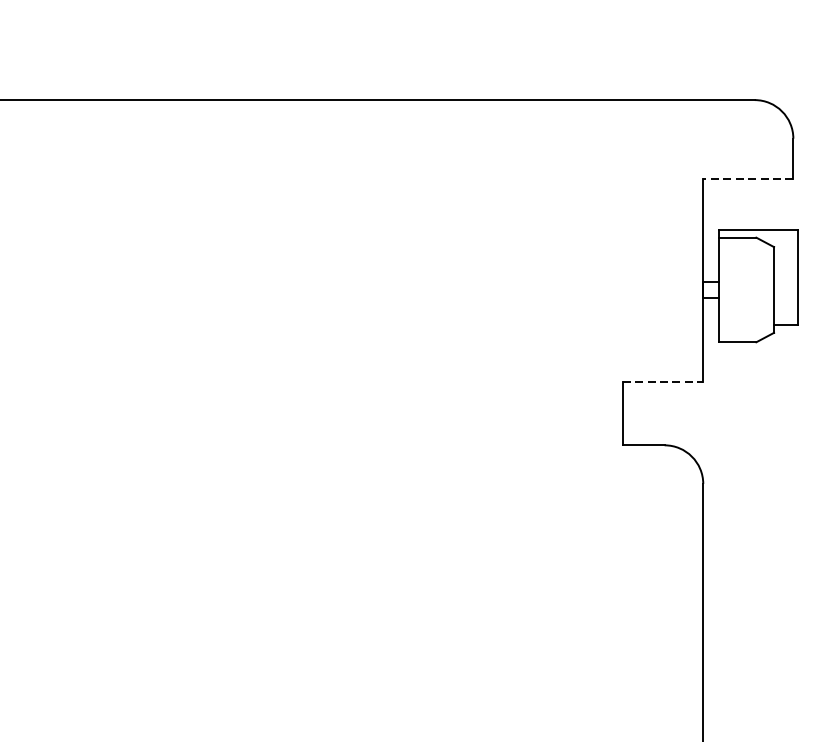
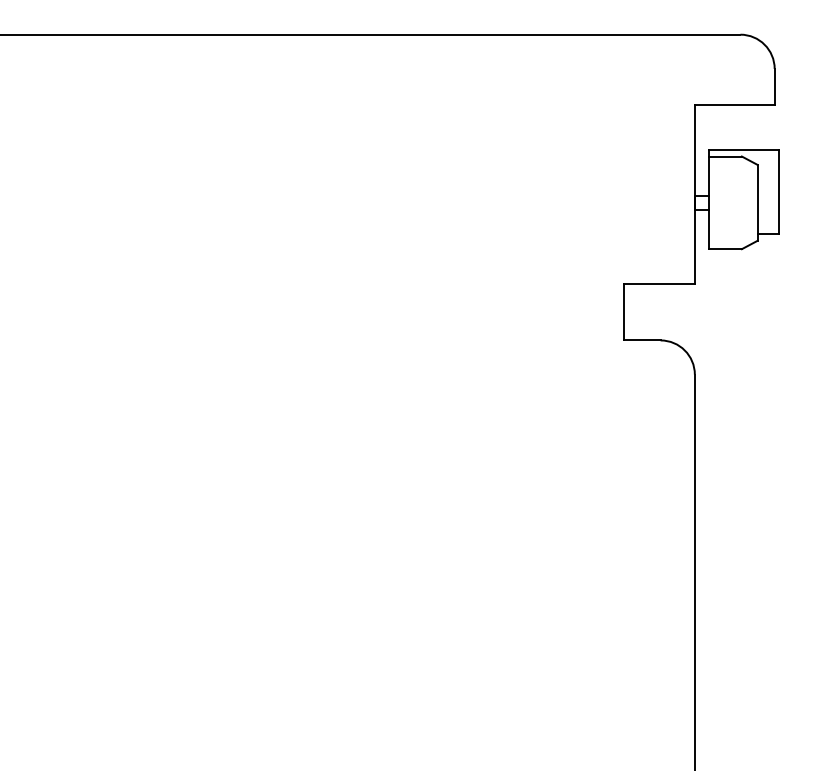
line: (748, 178) -> (734, 104), dashed -> solid
line: (663, 382) -> (659, 284), dashed -> solid

